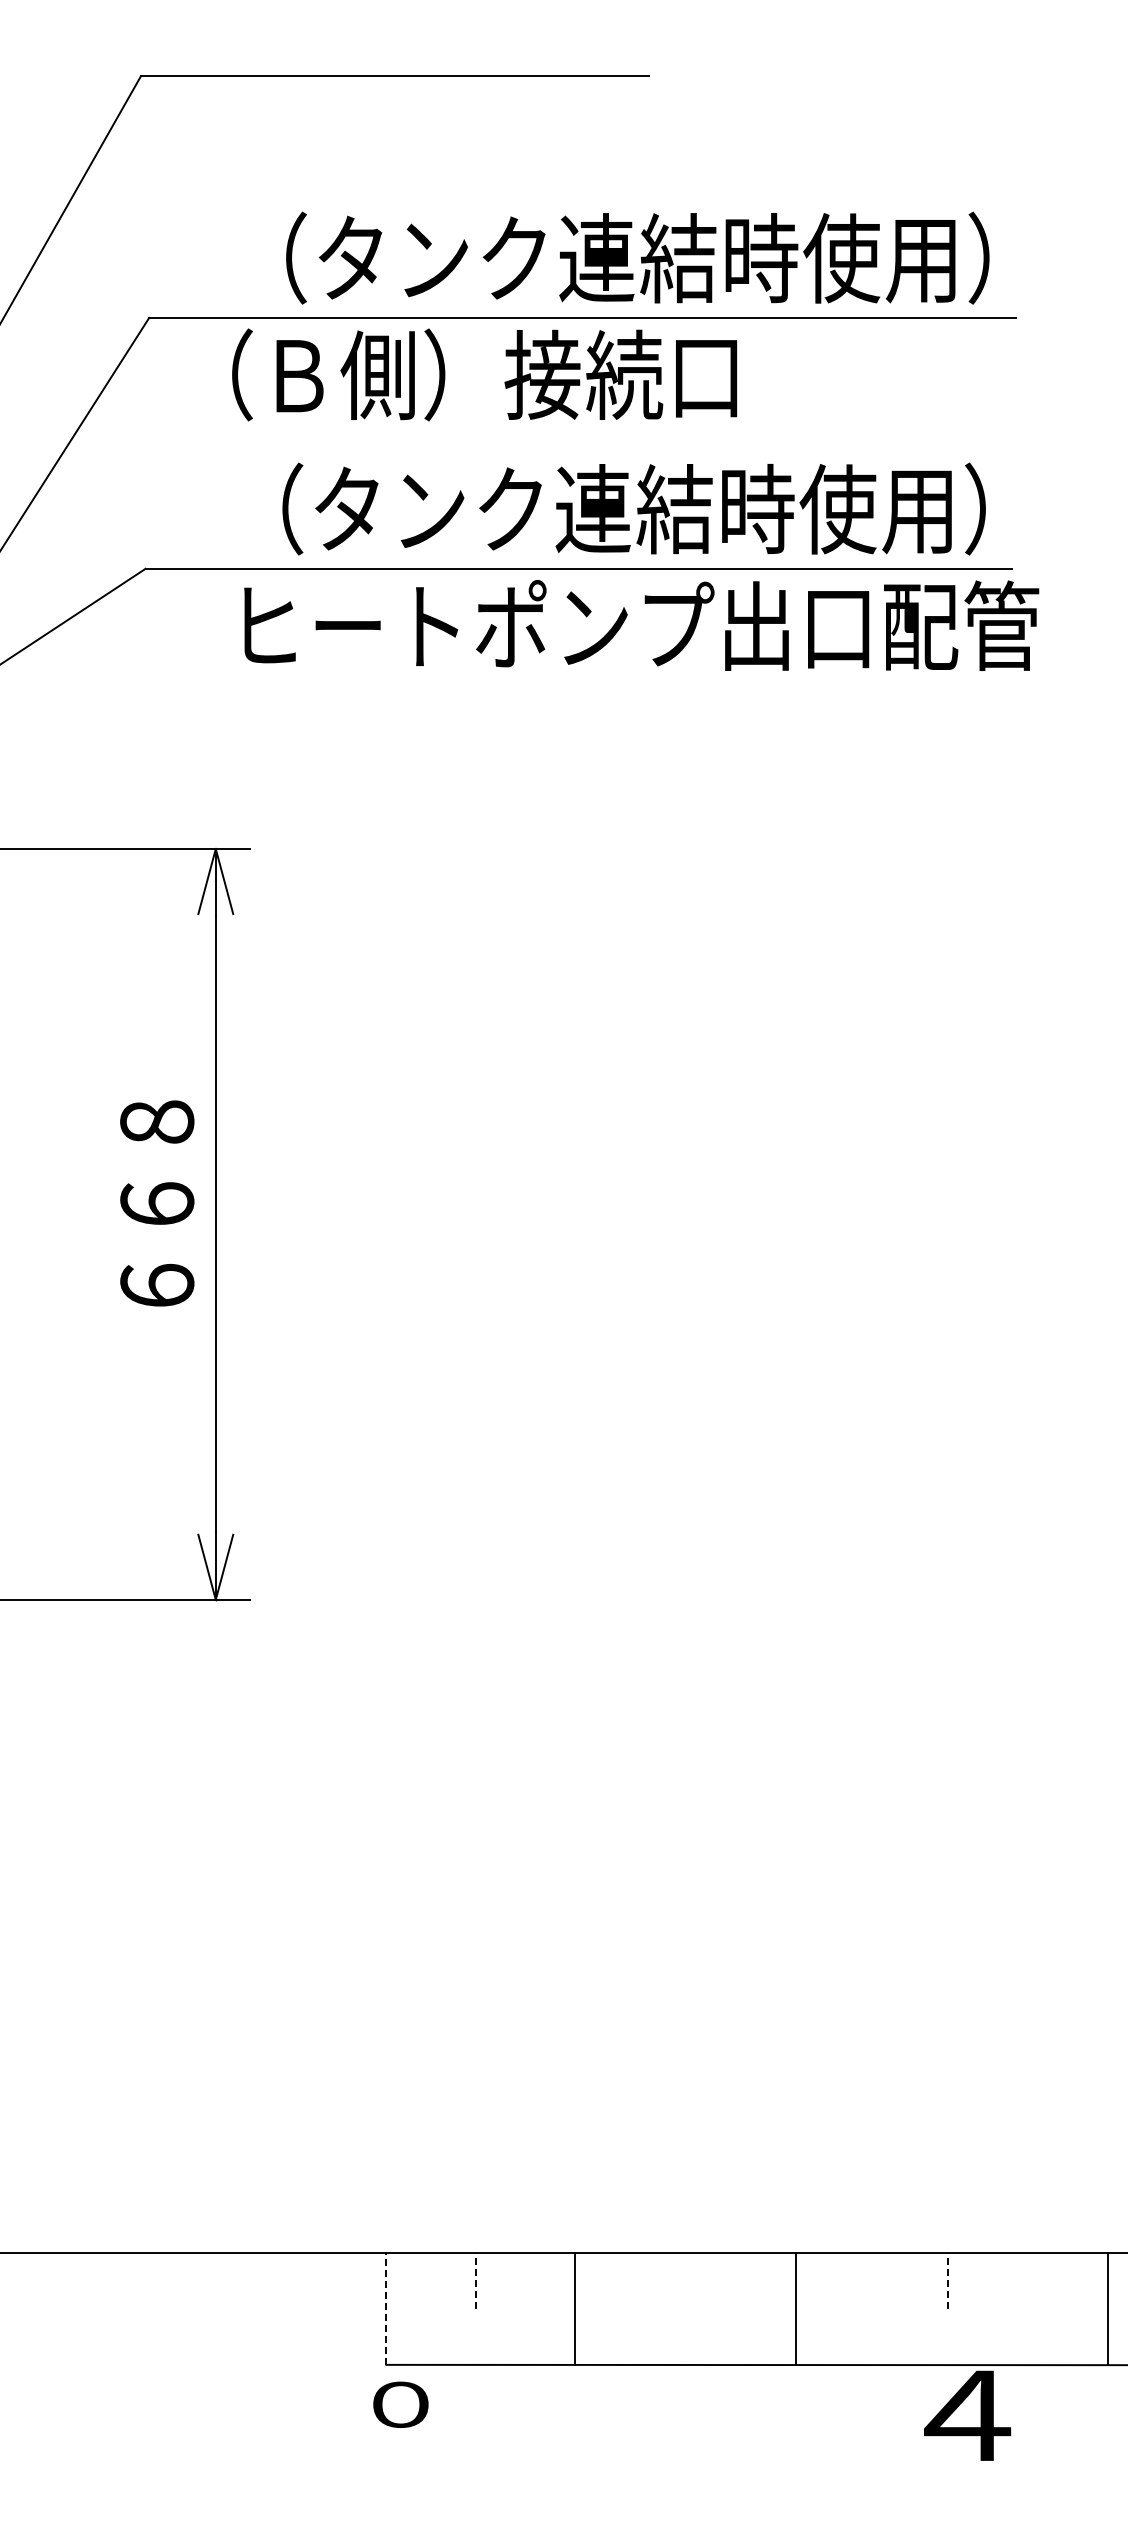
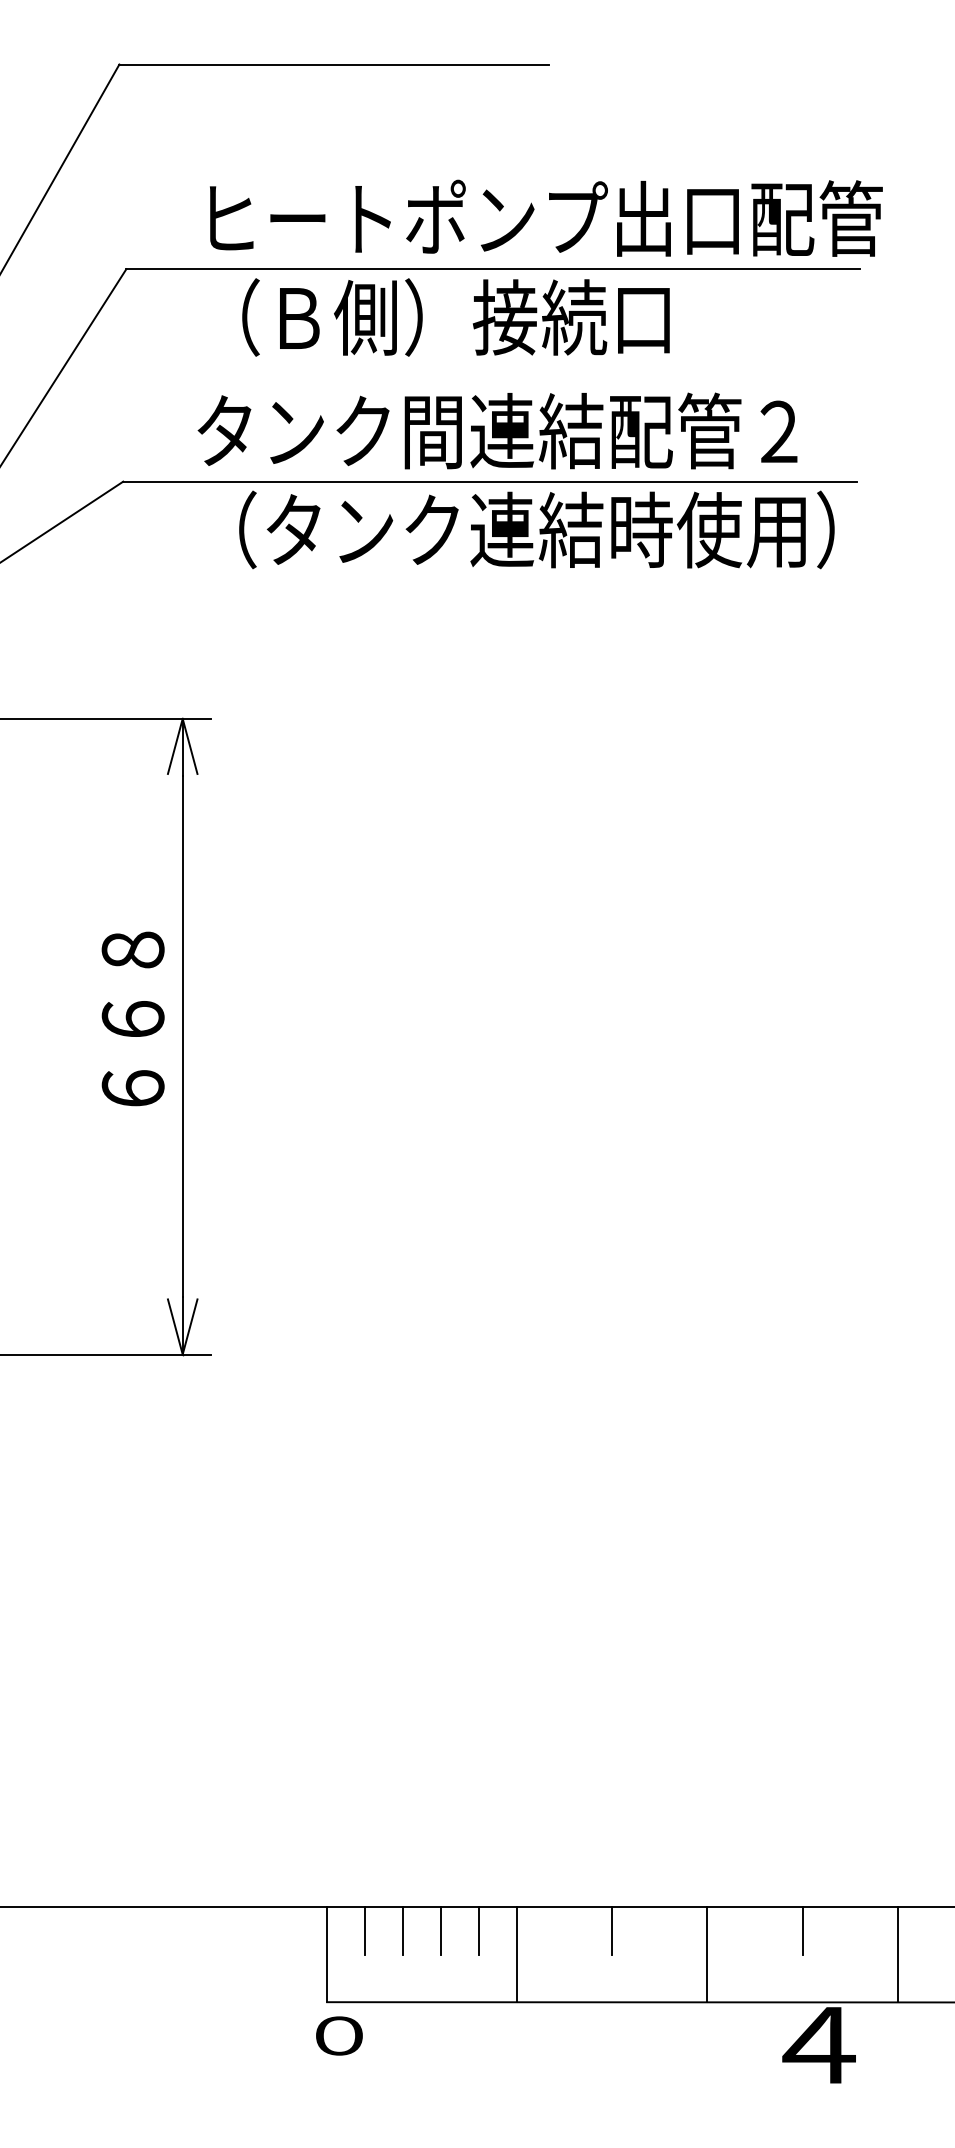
text: (644, 257) -> (545, 218), （タンク連結時使用） -> ヒートポンプ出口配管
text: (484, 374) -> (455, 317), moved
text: (609, 508) -> (516, 430), （タンク連結時使用） -> タンク間連結配管２
text: (641, 625) -> (543, 529), ヒートポンプ出口配管 -> （タンク連結時使用）
line: (431, 2280) -> (365, 1930), added
line: (476, 2280) -> (403, 1930), dashed -> solid
line: (521, 2280) -> (441, 1930), added
line: (566, 2280) -> (479, 1930), added
line: (723, 2280) -> (612, 1930), added
line: (947, 2280) -> (802, 1930), dashed -> solid
line: (386, 2308) -> (327, 1954), dashed -> solid
line: (575, 2308) -> (517, 1954), moved
line: (795, 2308) -> (707, 1954), moved
line: (1108, 2308) -> (897, 1954), moved

